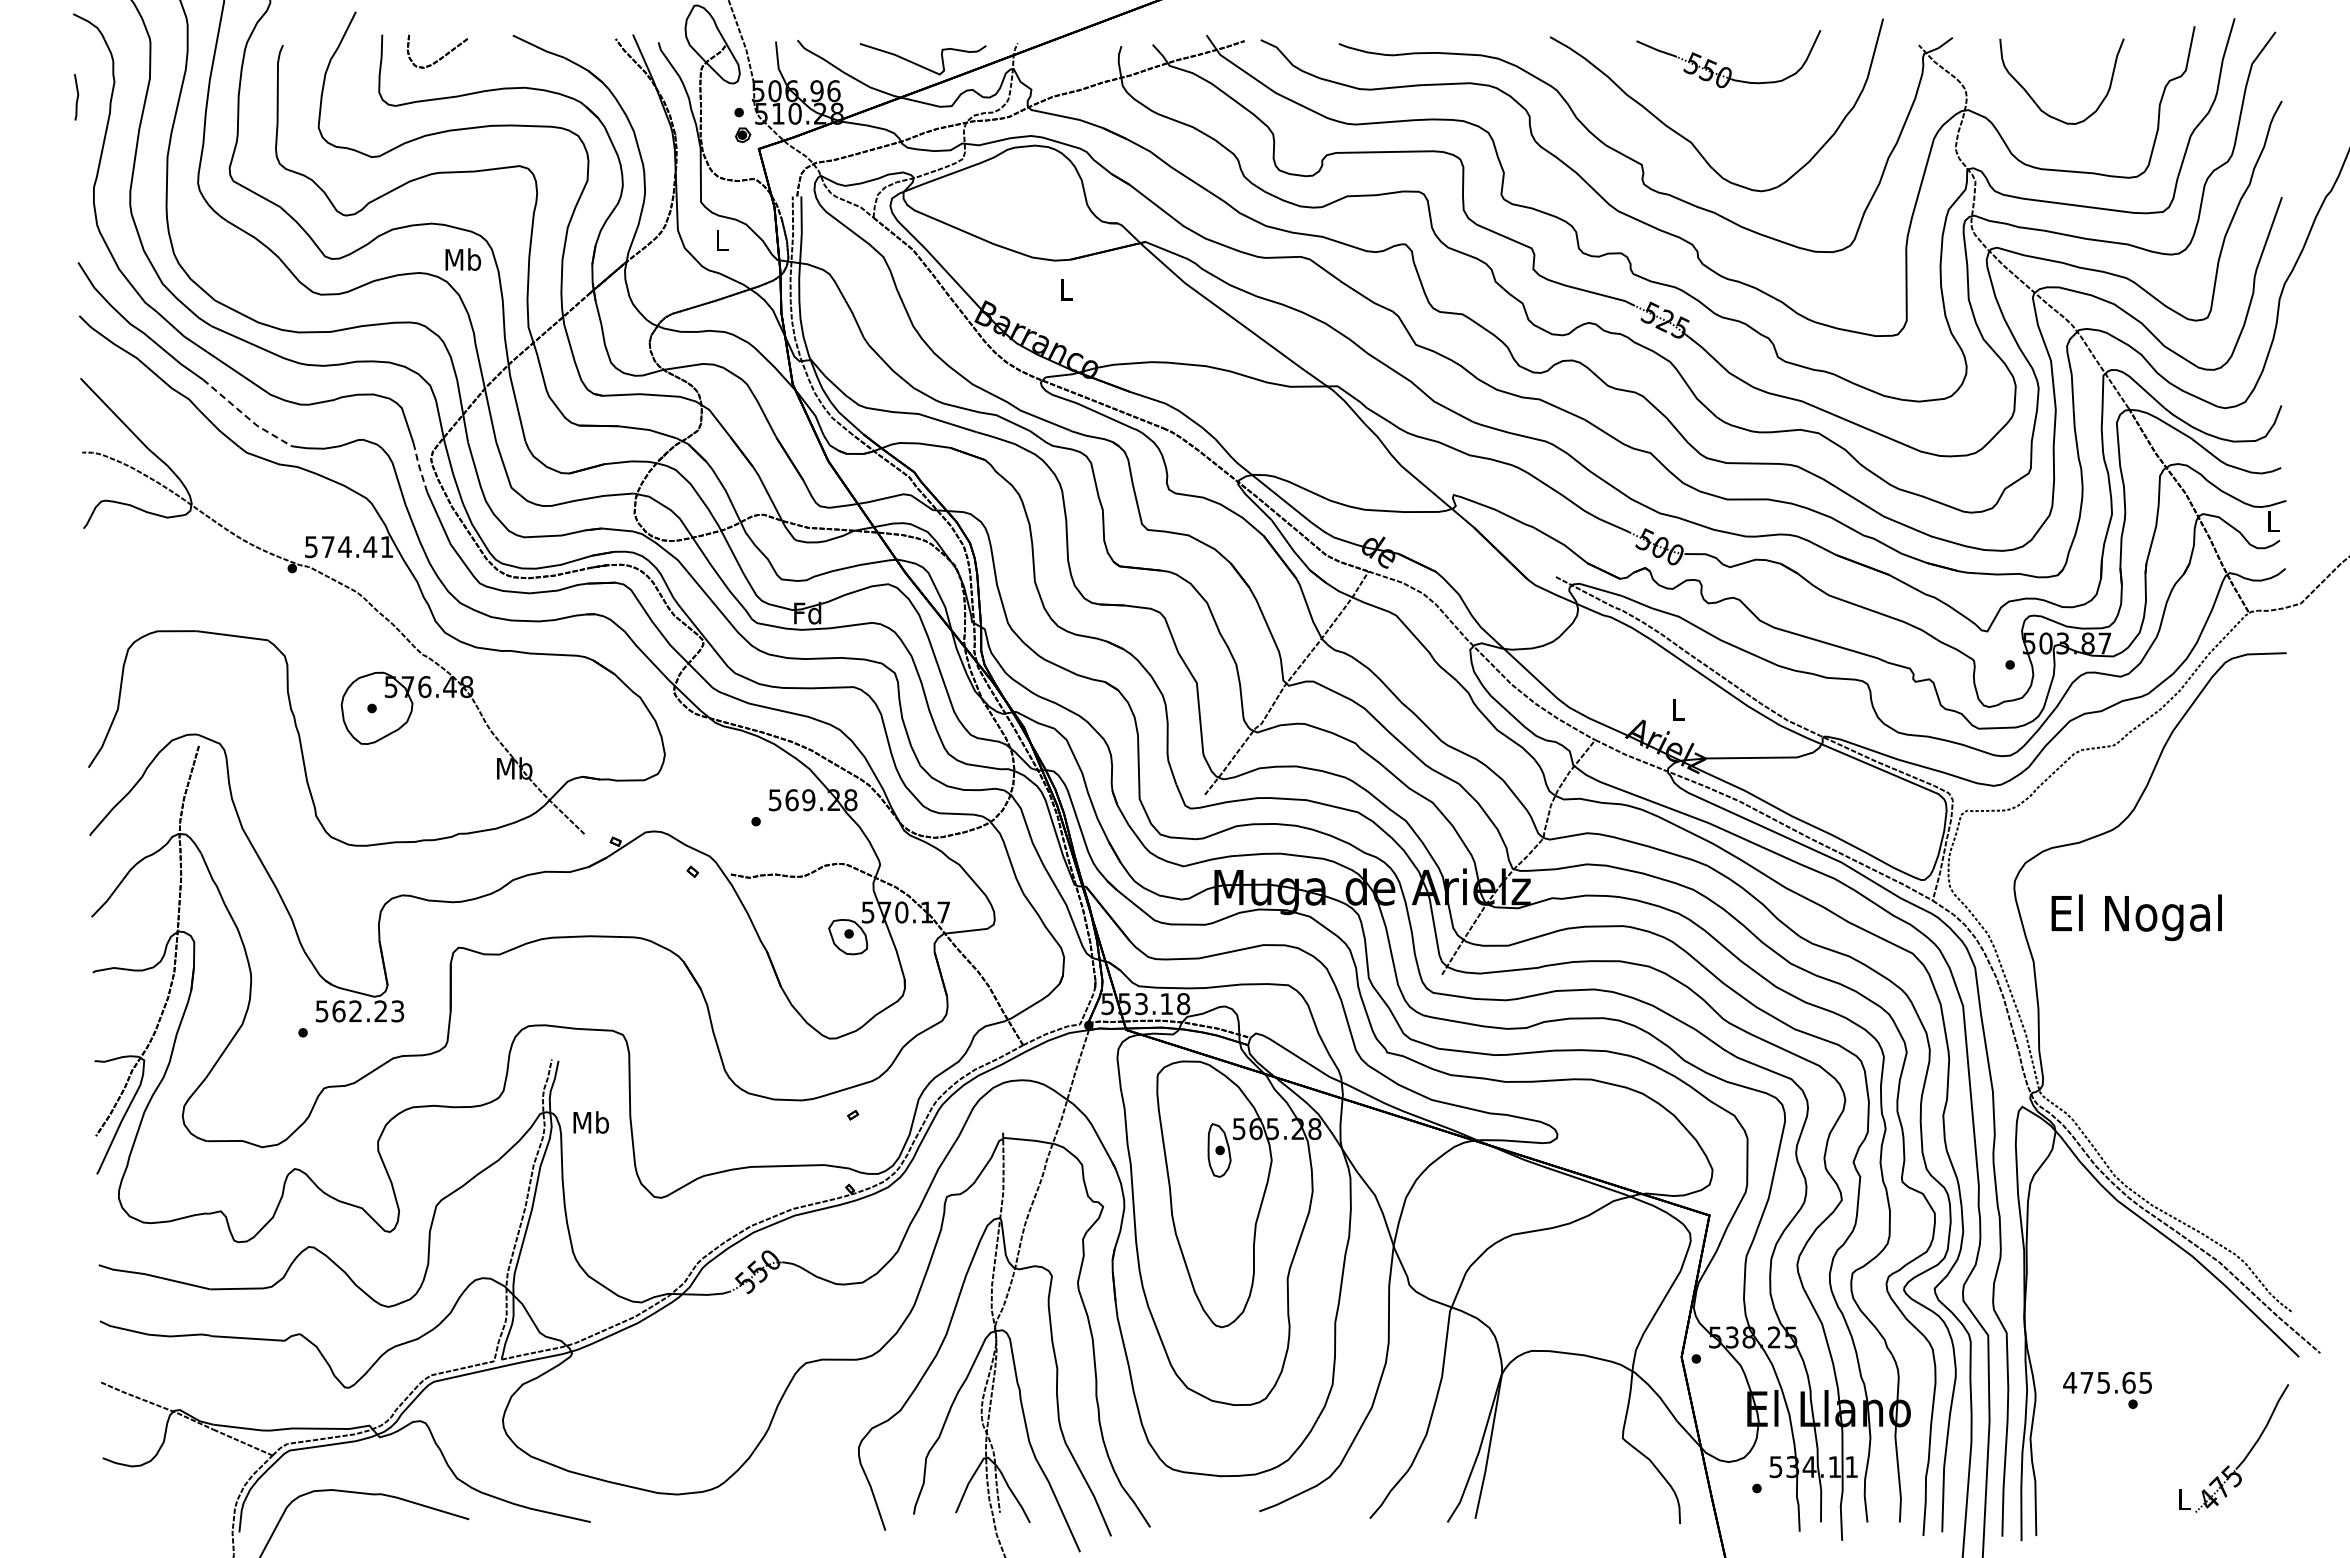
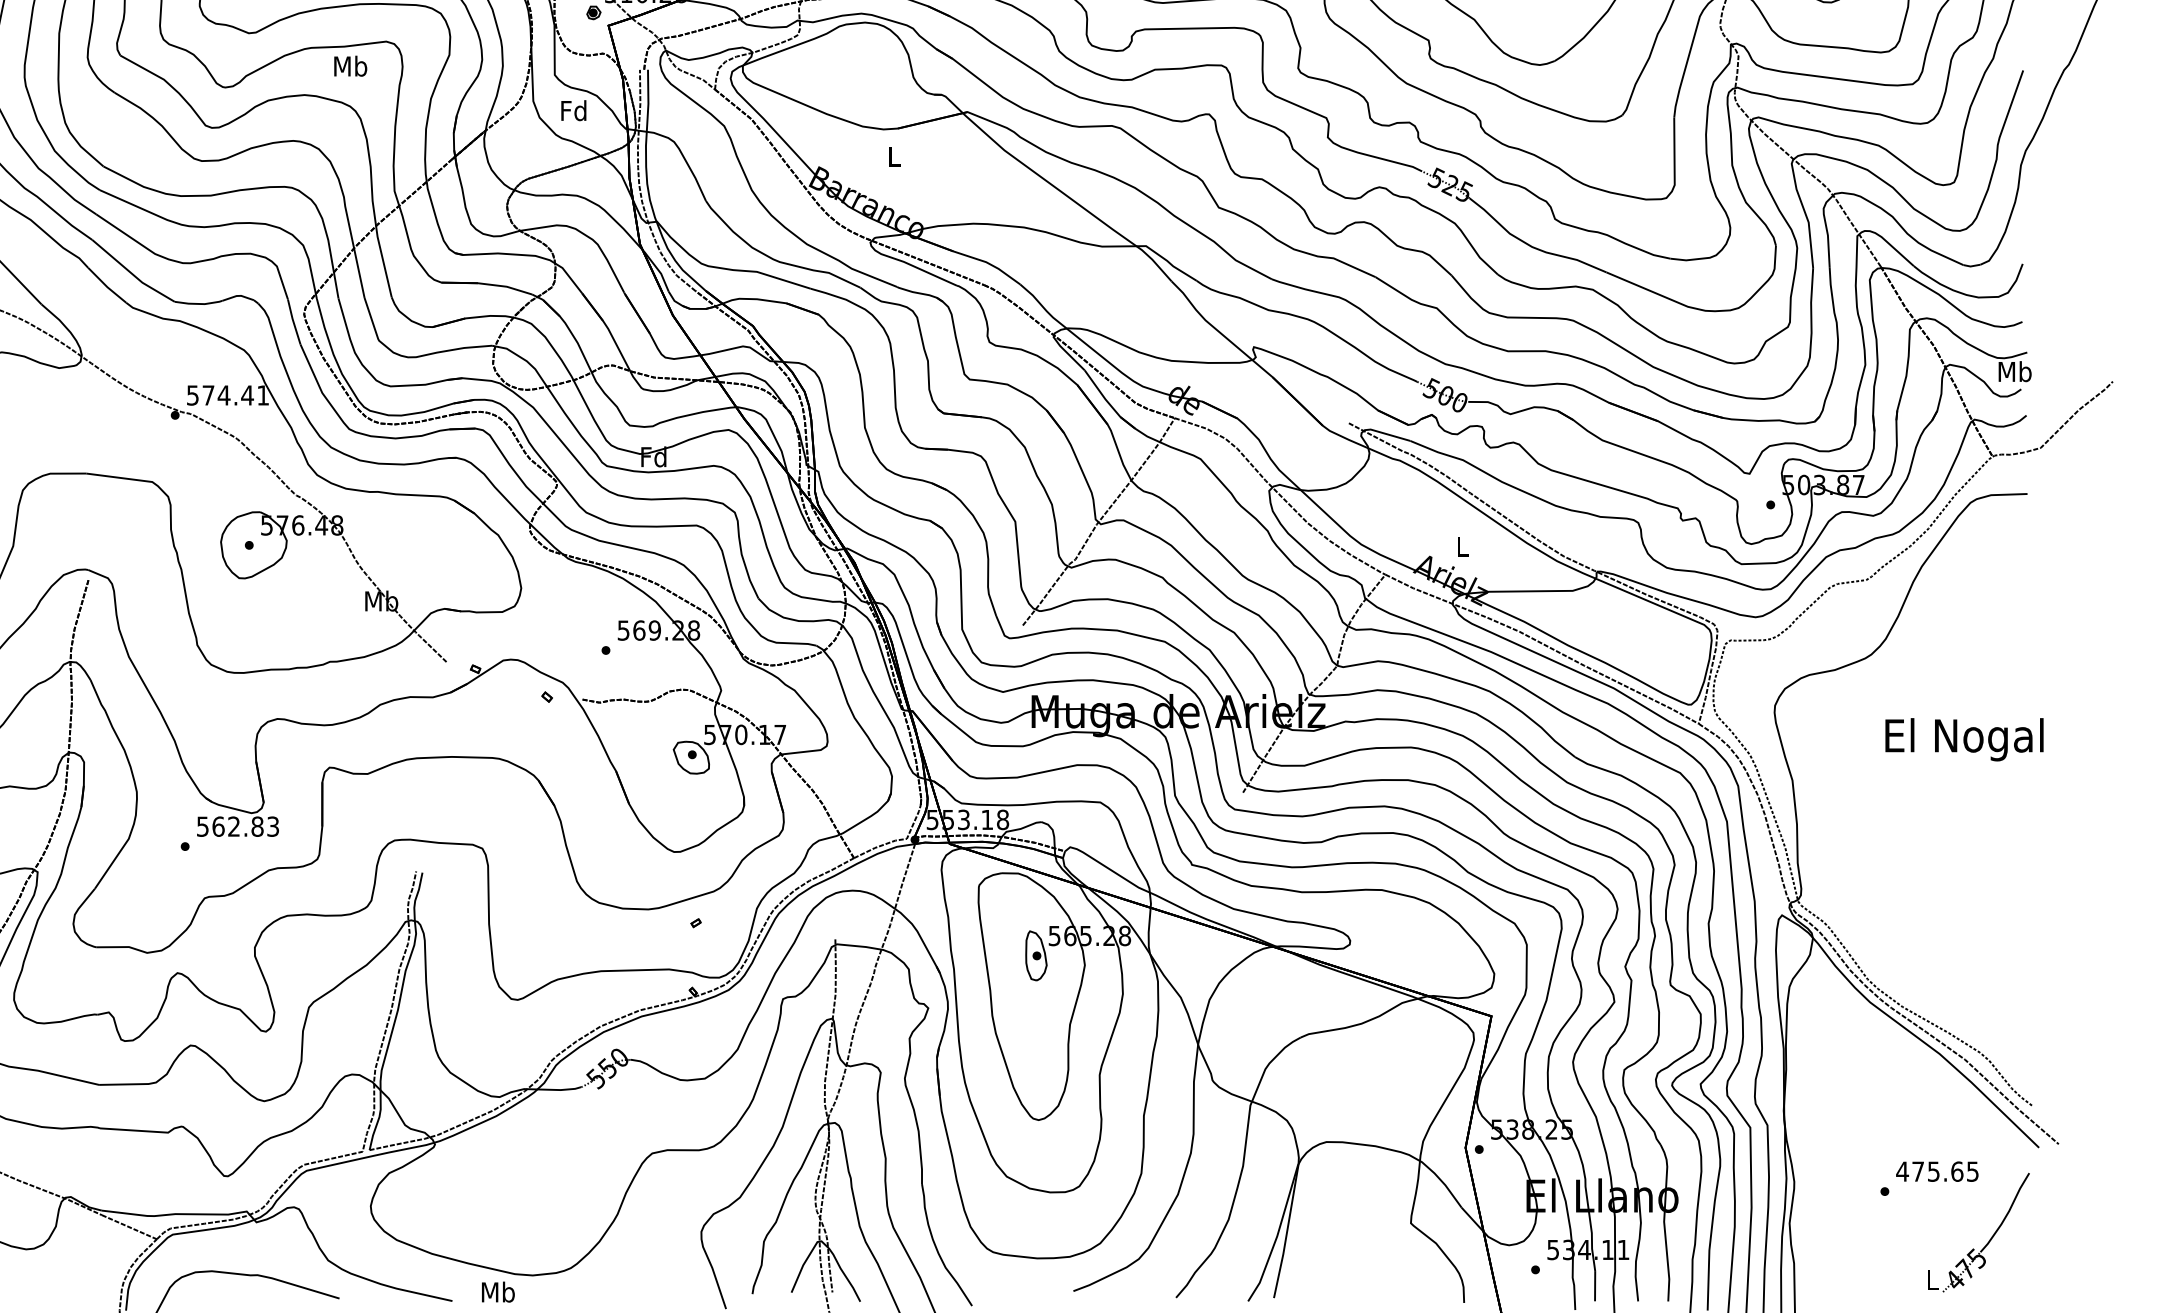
text: (721, 240) -> (573, 110), L -> Fd
text: (463, 259) -> (350, 66), moved
line: (246, 416) -> (132, 274), dashed -> solid
line: (419, 467) -> (293, 321), dashed -> solid
text: (2273, 521) -> (2015, 371), L -> Mb
text: (2136, 917) -> (1964, 739), moved
text: (380, 1011) -> (257, 826), 562.23 -> 562.83
text: (590, 1122) -> (497, 1292), moved
text: (2107, 1382) -> (1937, 1171), moved

